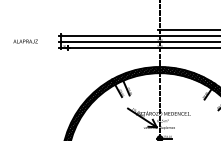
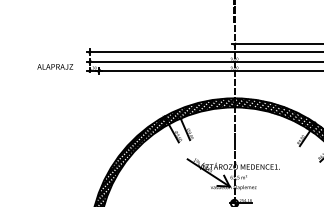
text: (25, 41) -> (55, 66), moved

